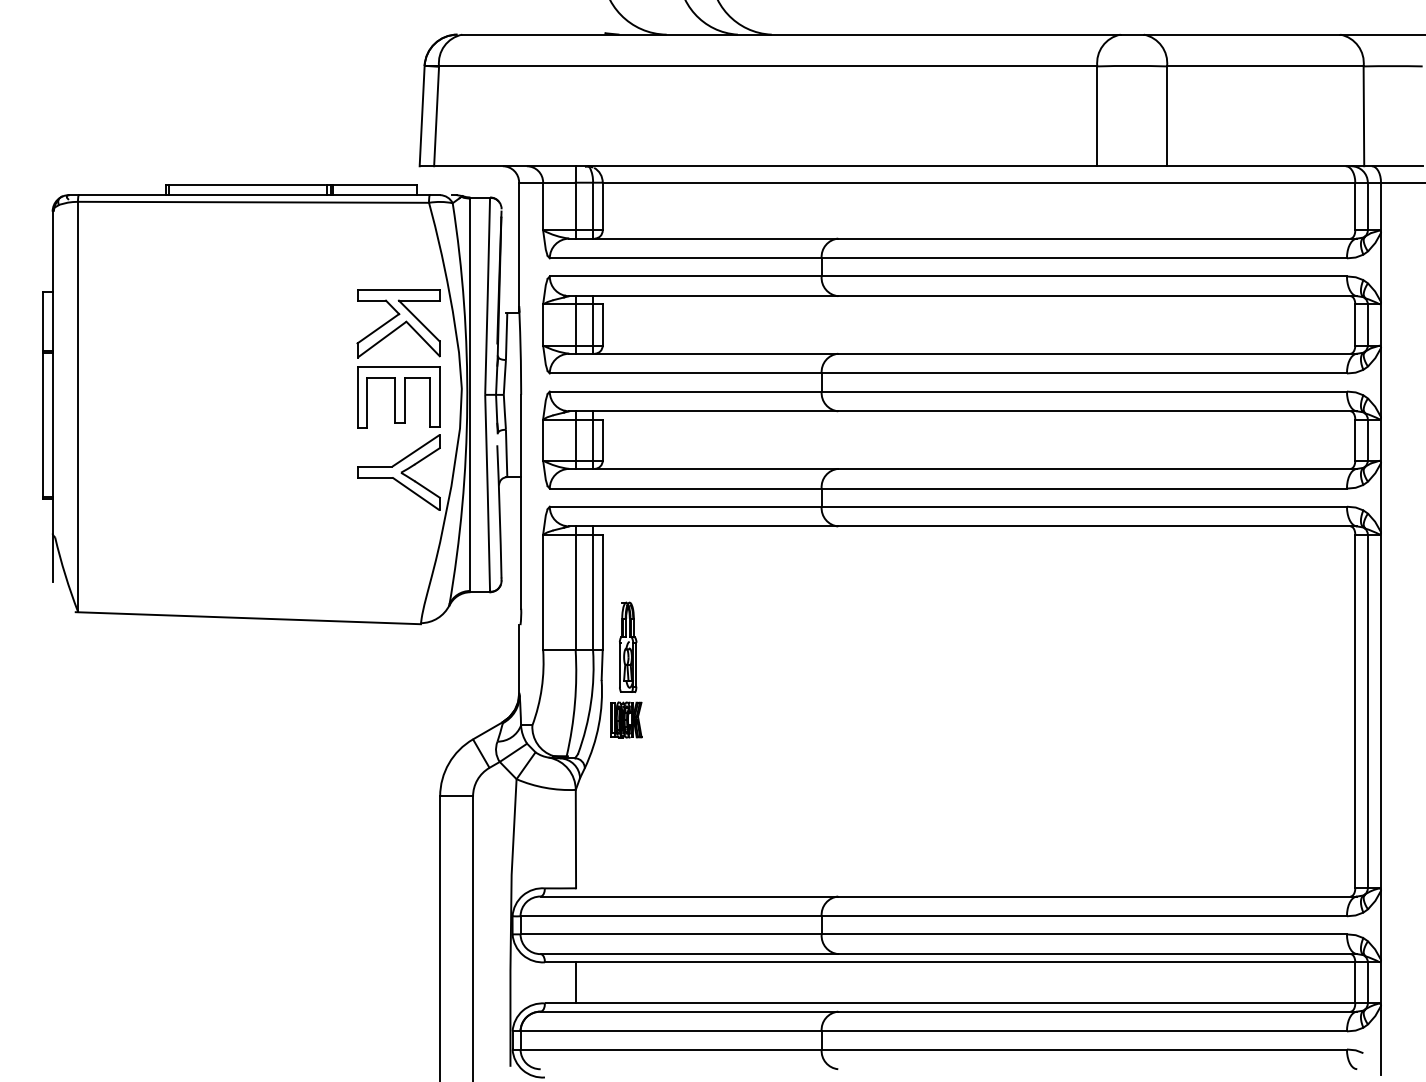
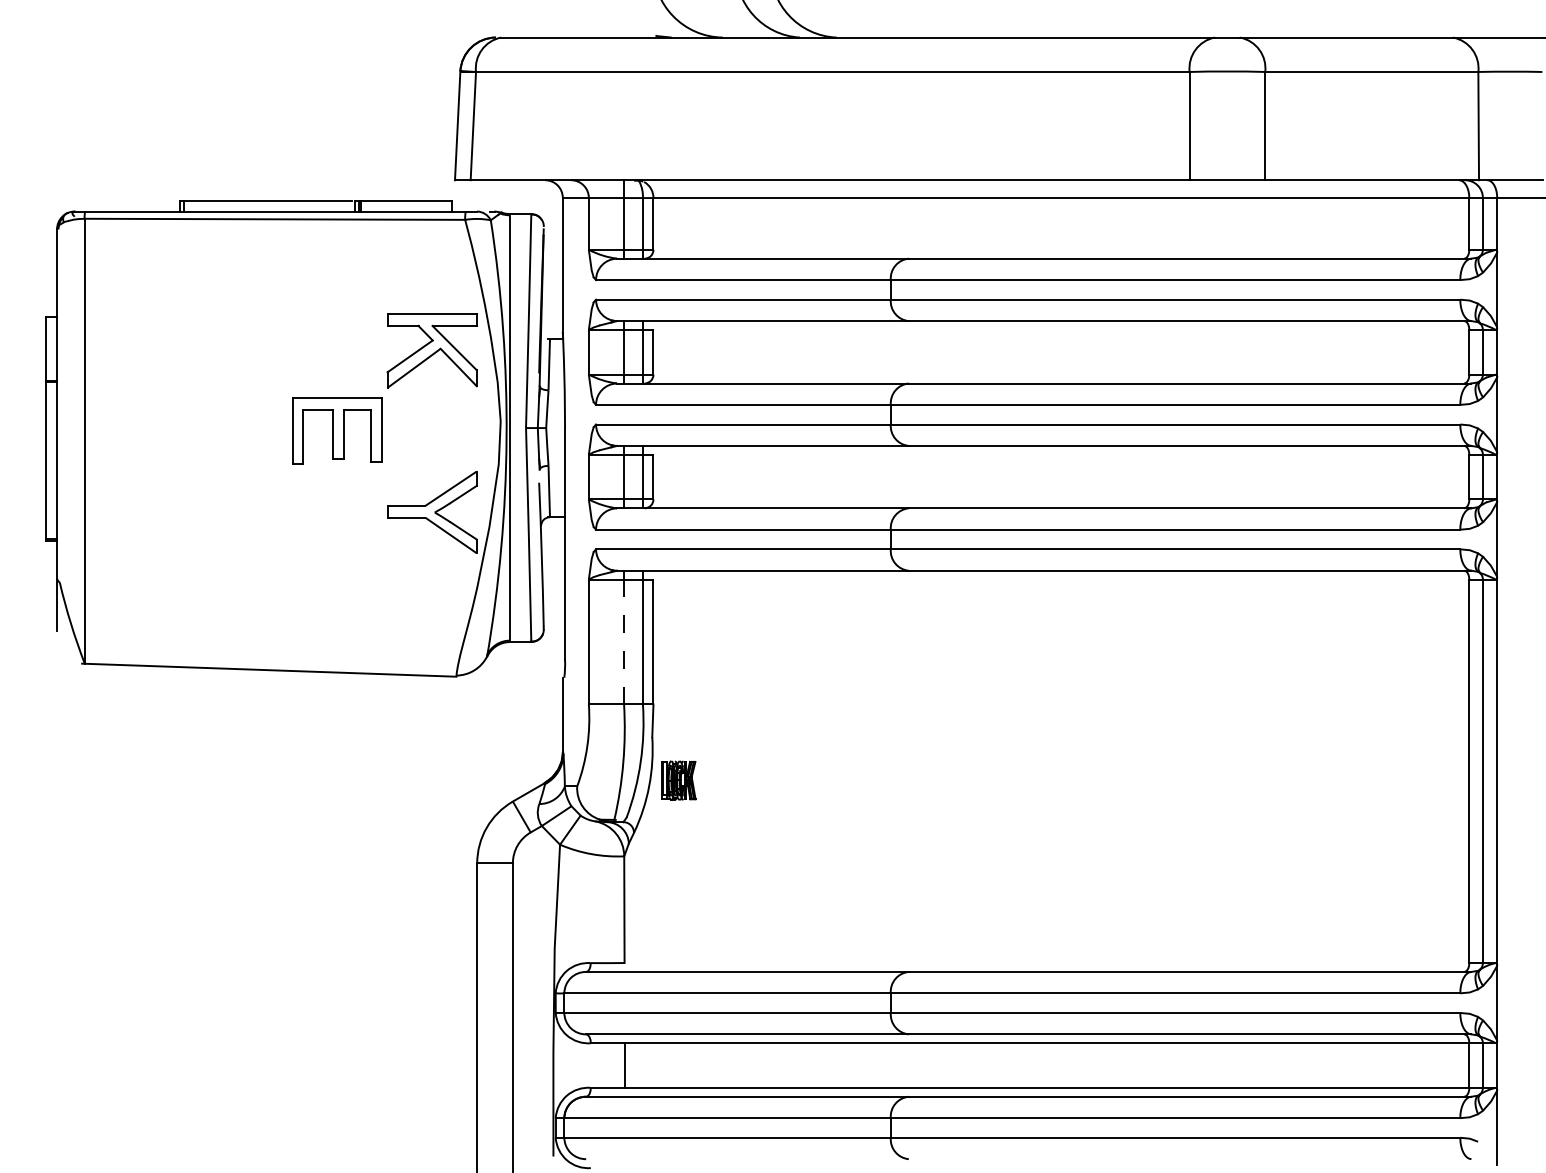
part: (398, 397) -> (337, 430), moved
line: (576, 591) -> (624, 641), solid -> dashed
part: (627, 647) -> (680, 701), removed

